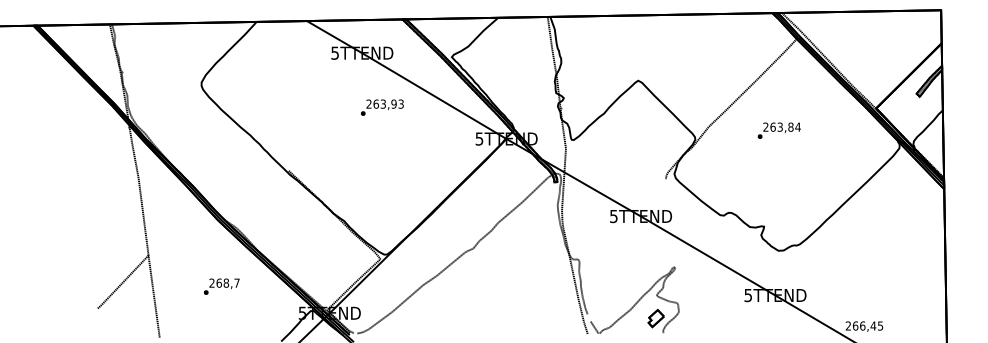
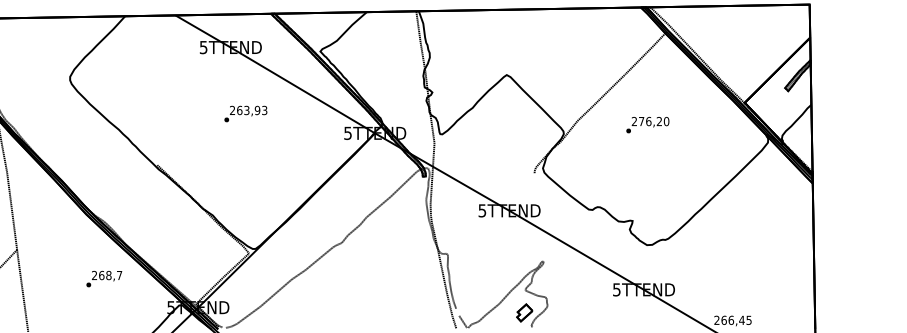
text: (382, 107) -> (246, 113), moved
text: (785, 126) -> (654, 120), 263,84 -> 276,20
text: (221, 286) -> (104, 278), moved

